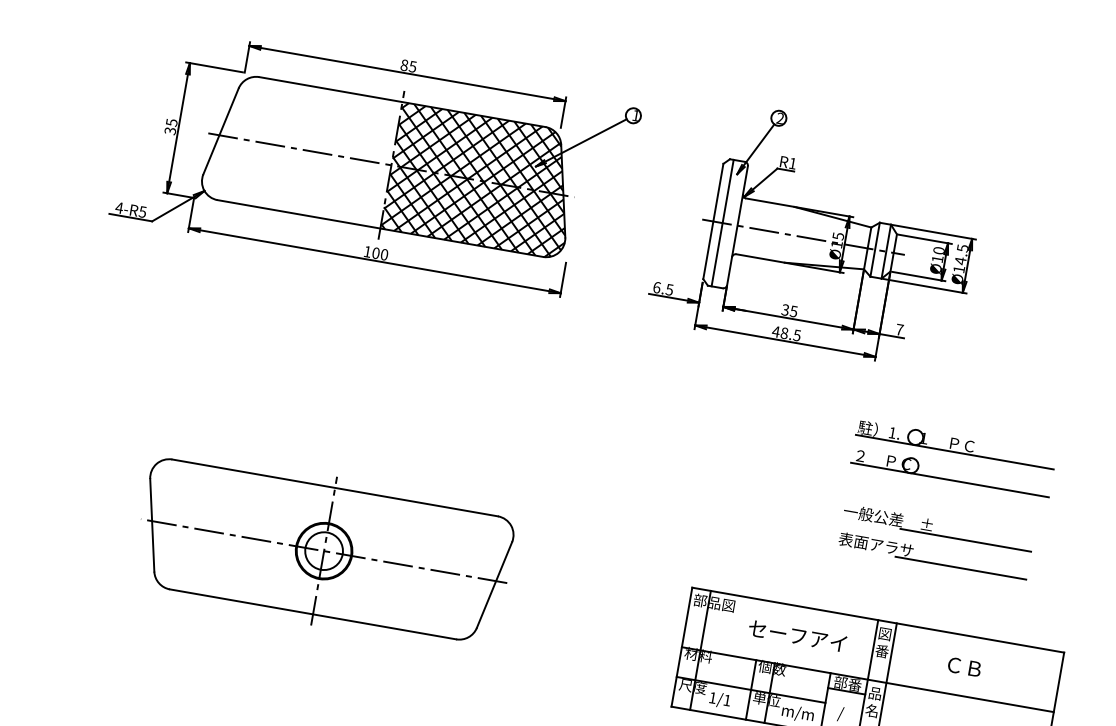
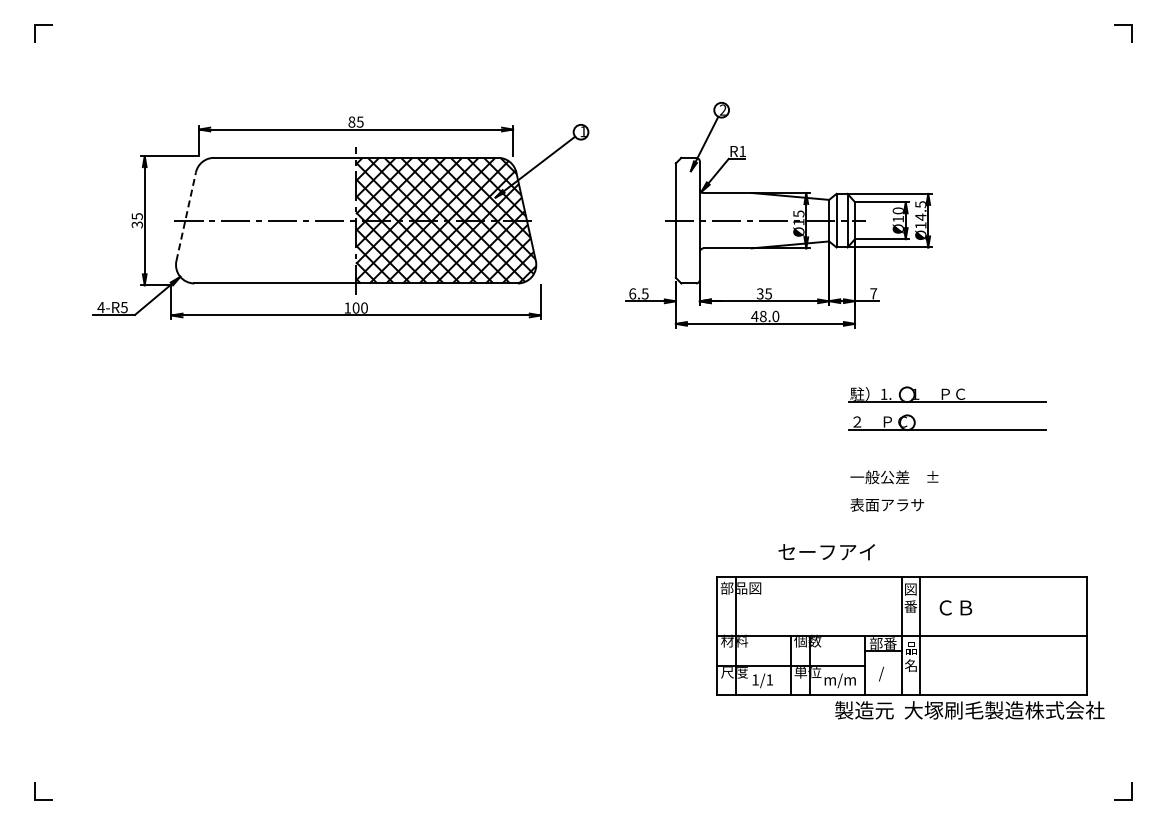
line: (221, 131) -> (186, 216), solid -> dashed
line: (723, 223) -> (685, 220), removed
text: (796, 335) -> (775, 316), 48.5 -> 48.0
line: (965, 540) -> (972, 485), removed
part: (323, 550) -> (355, 603), removed
line: (960, 568) -> (972, 513), removed
text: (797, 636) -> (826, 552), moved
text: (964, 666) -> (955, 607), moved

